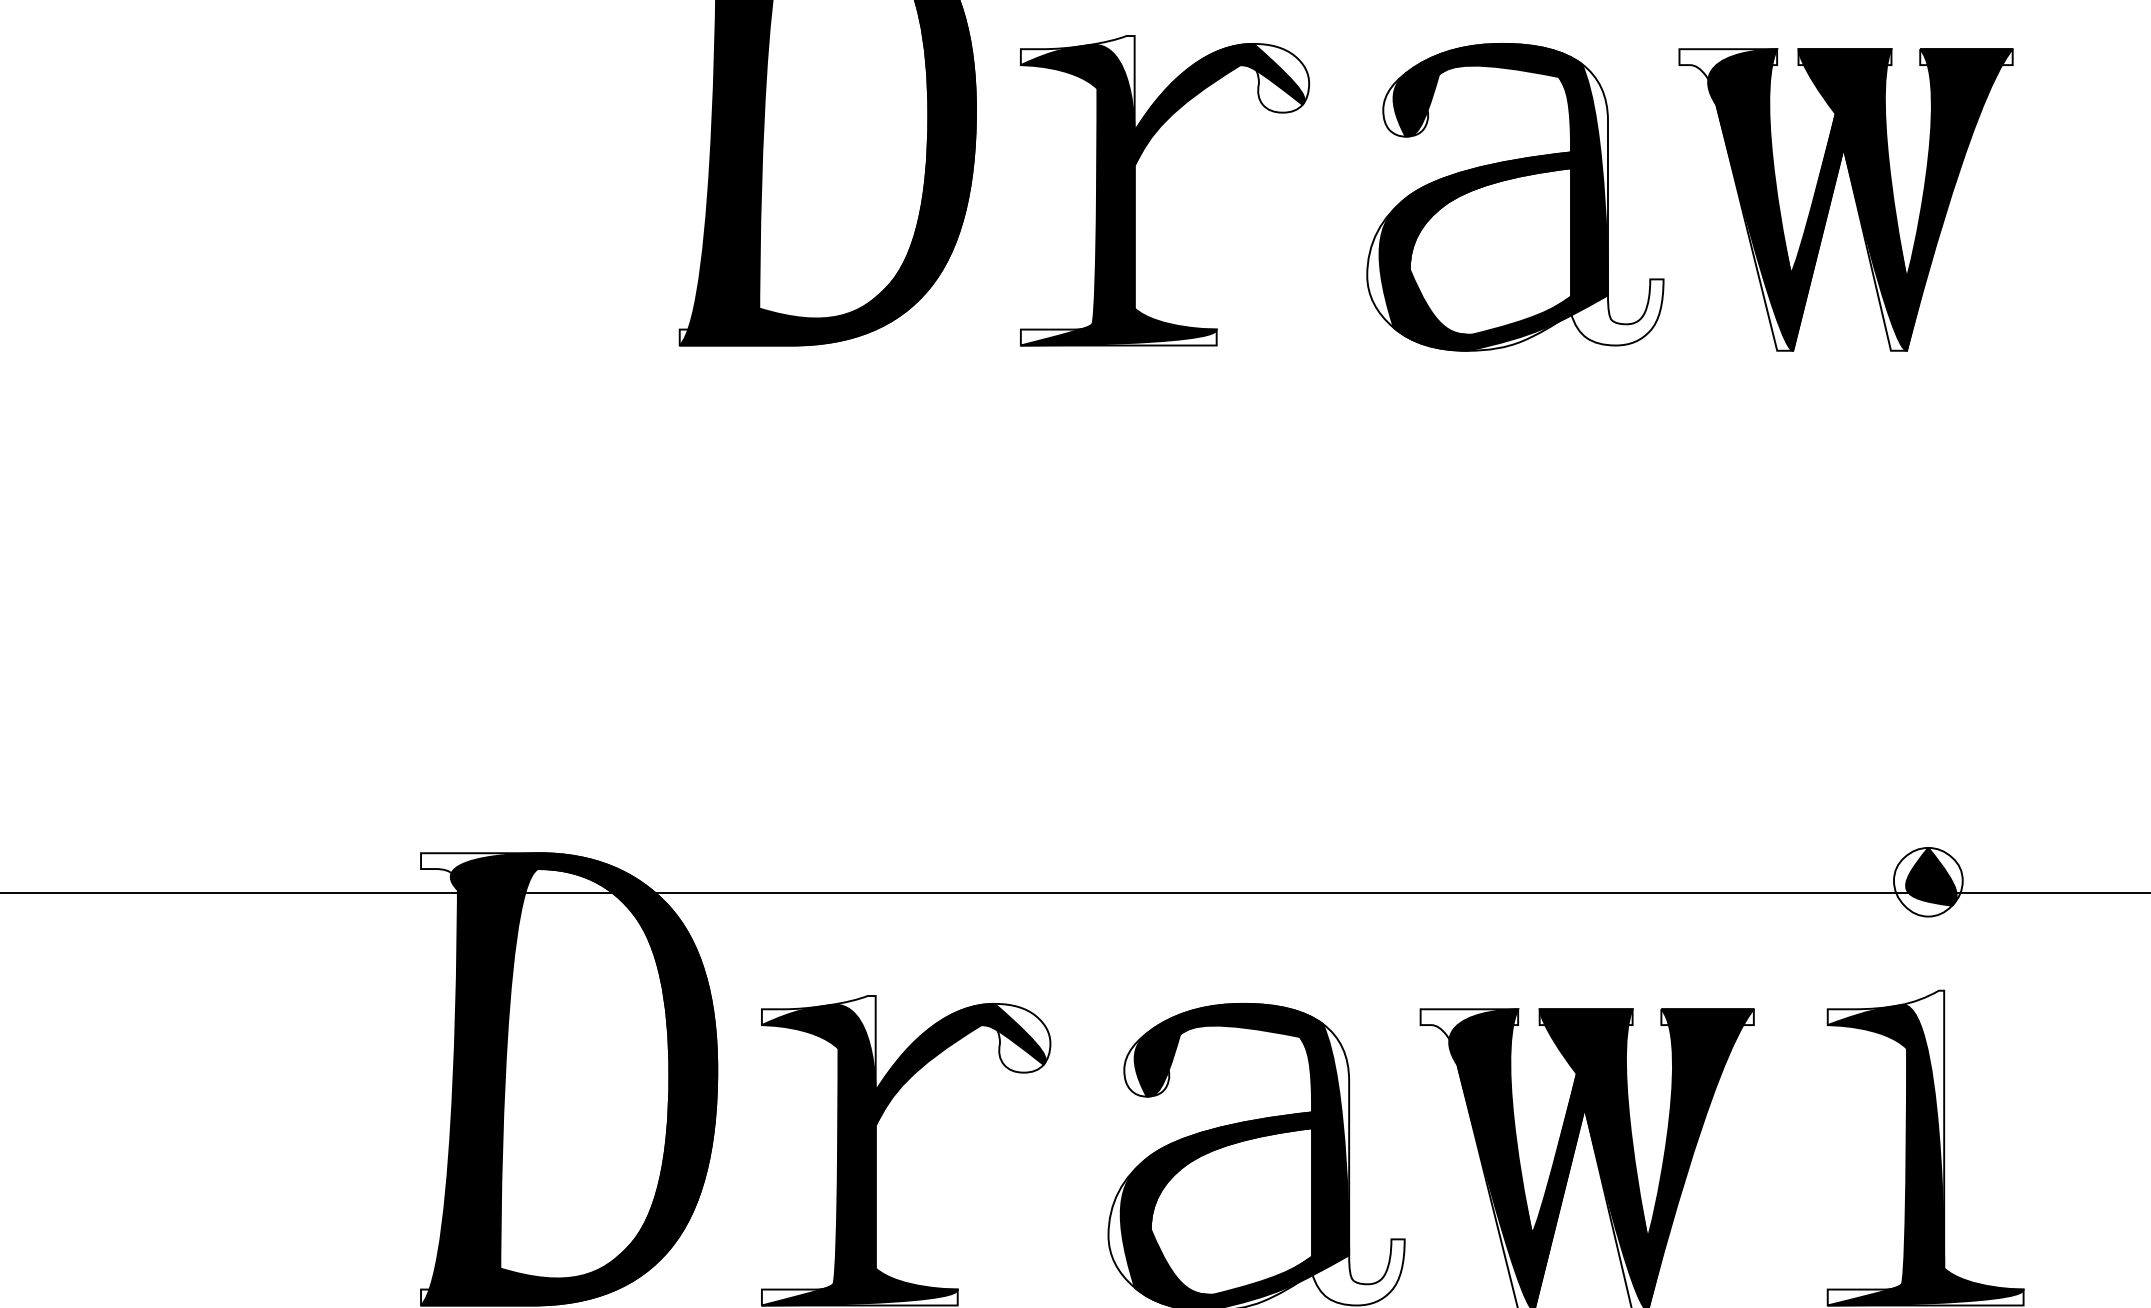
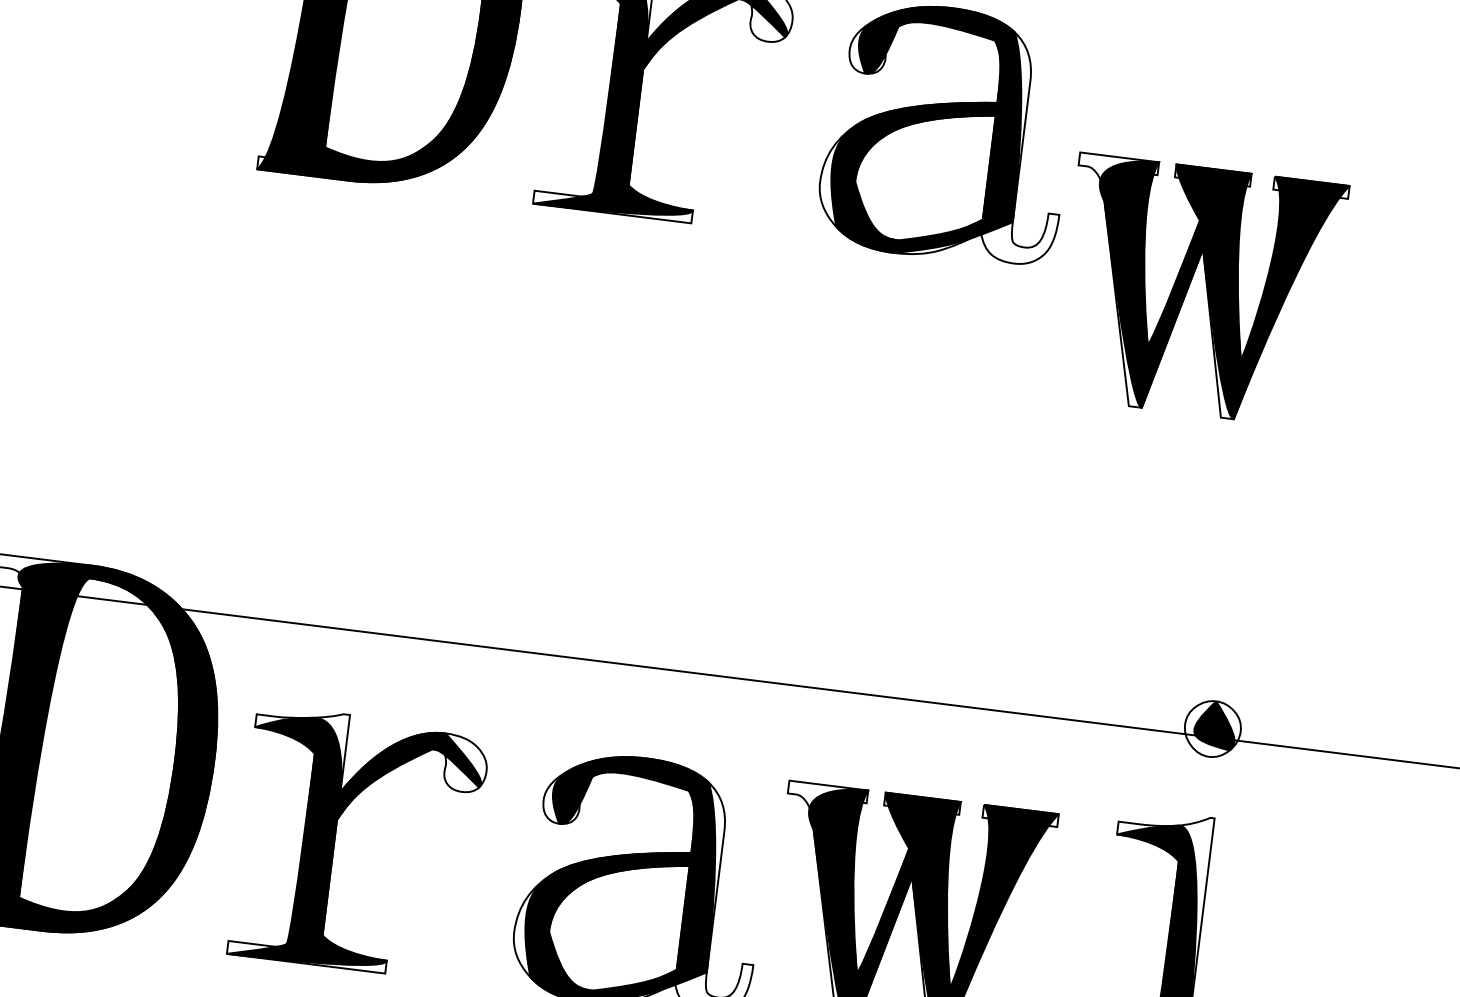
part: (1853, 195) -> (1206, 288), moved

